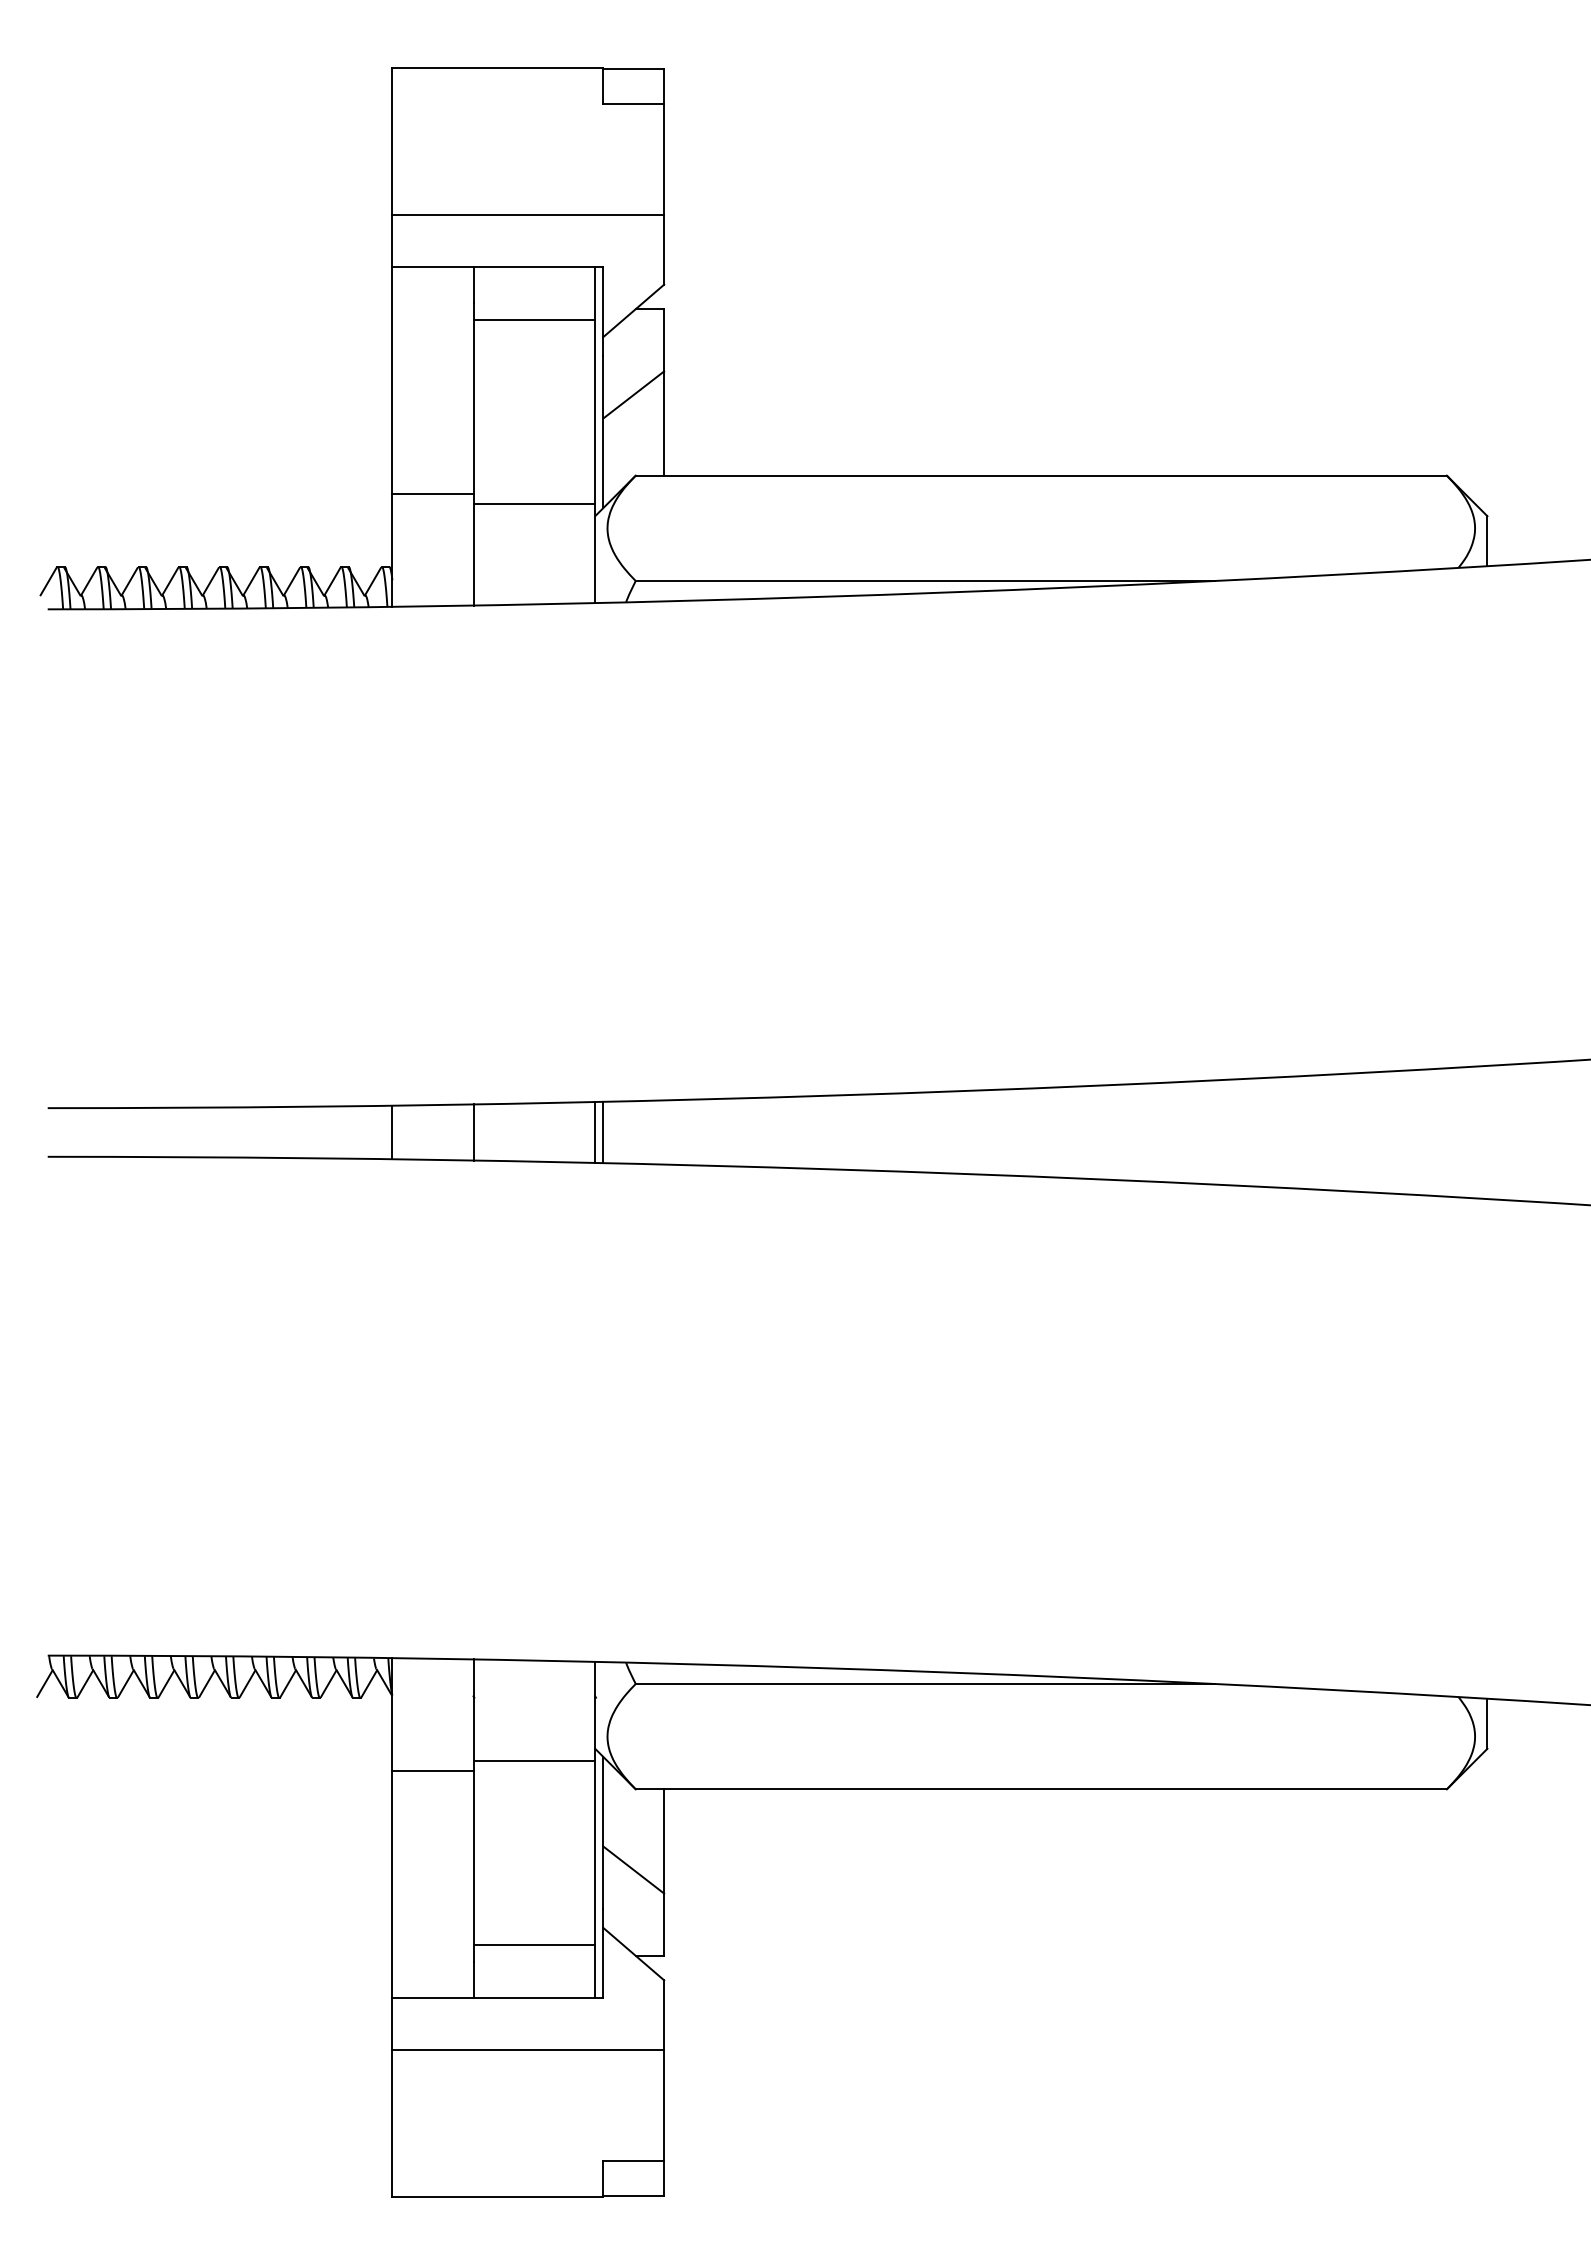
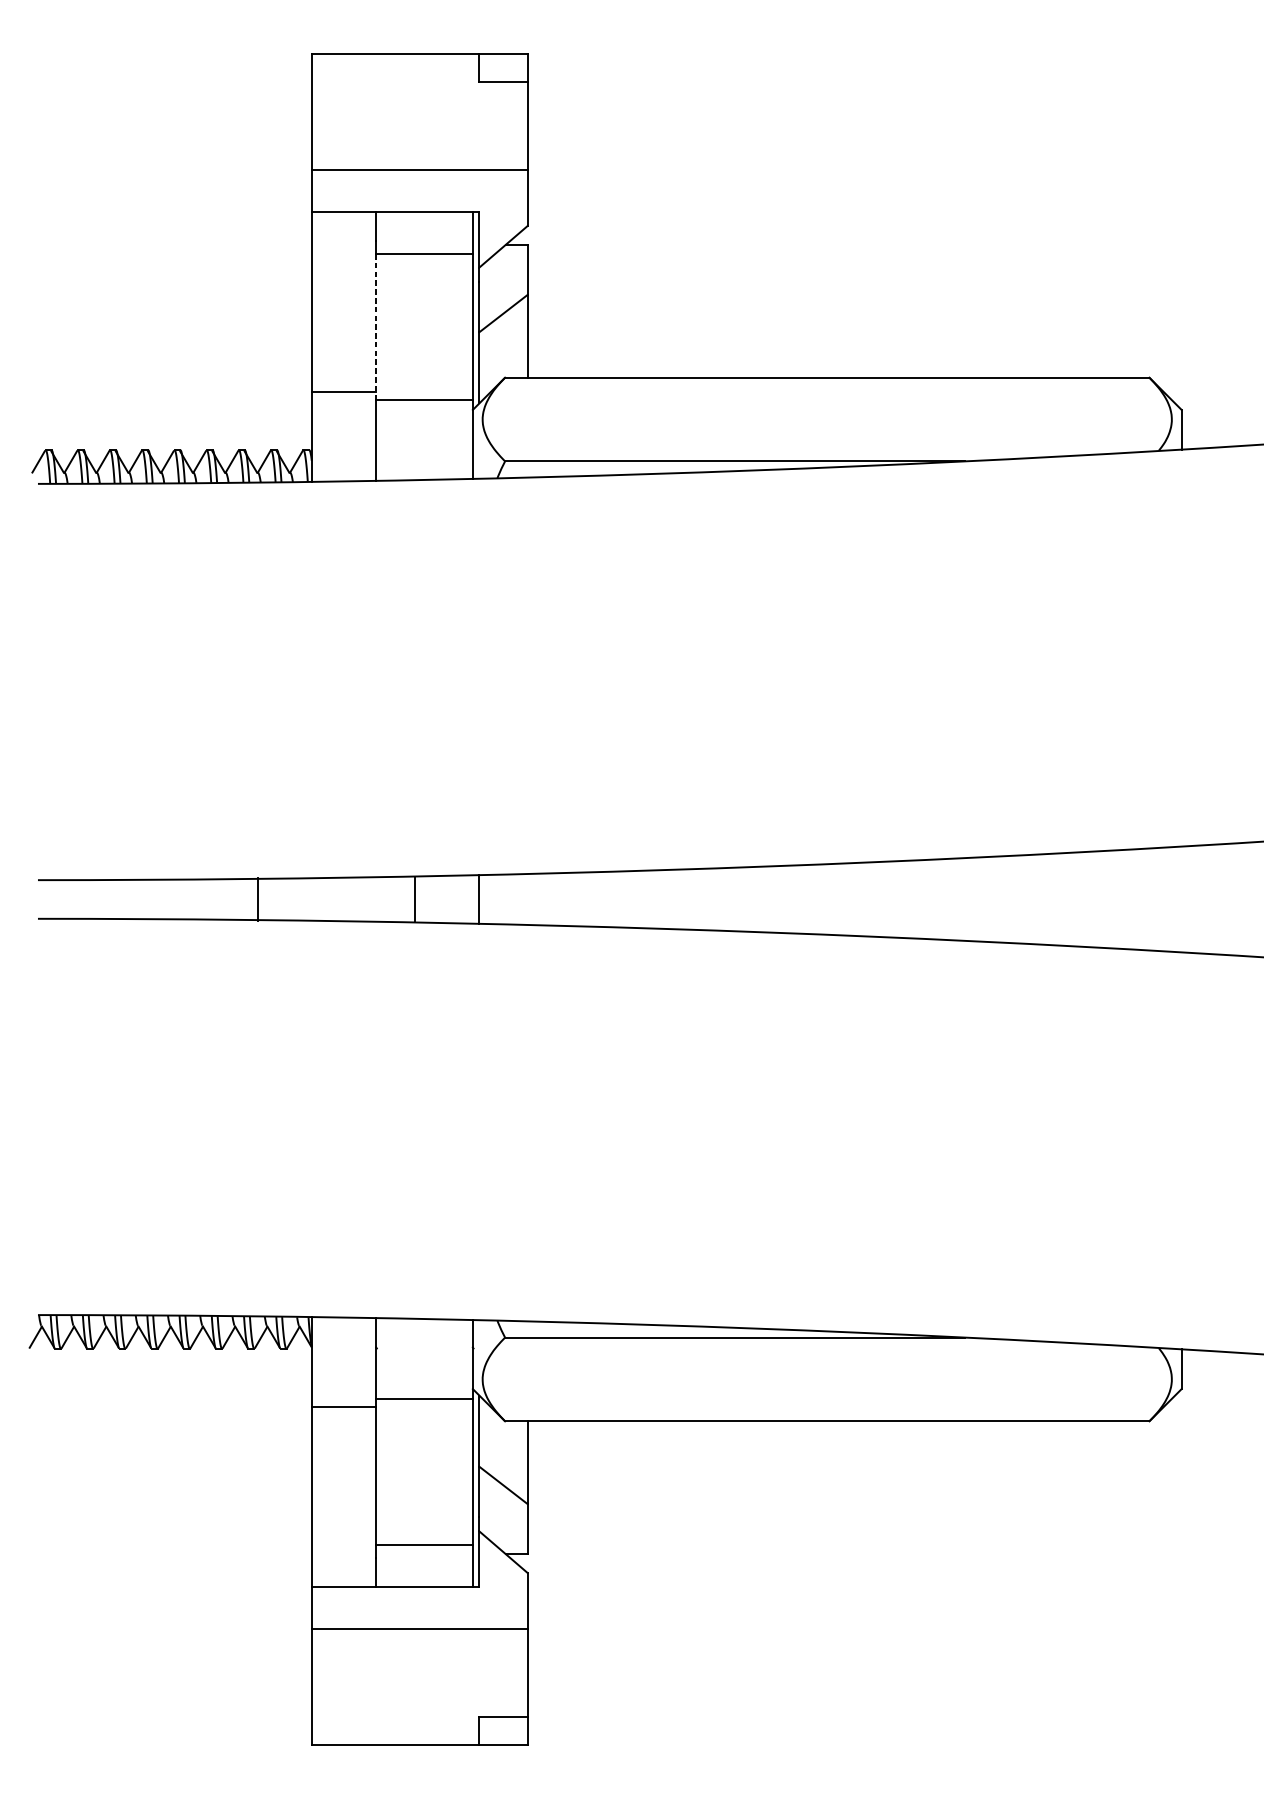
line: (473, 411) -> (376, 326), solid -> dashed
line: (392, 1132) -> (257, 899), moved
line: (473, 1132) -> (415, 899), moved
line: (595, 1132) -> (473, 899), removed

